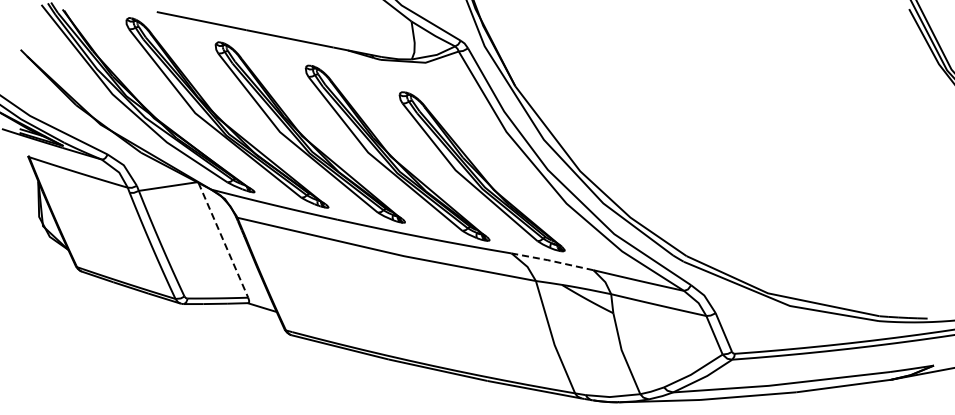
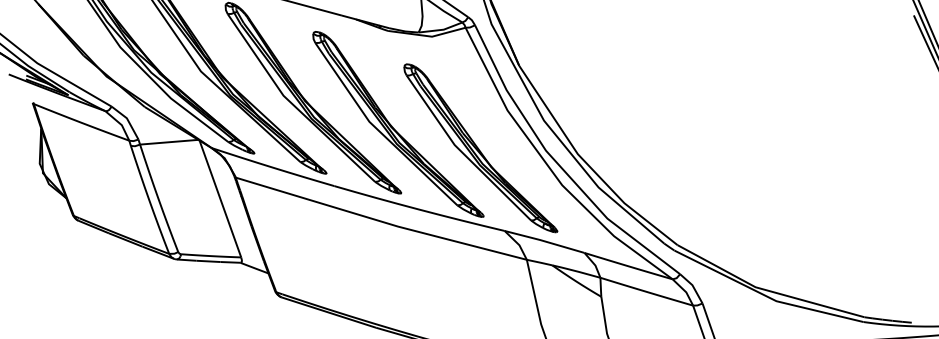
line: (223, 240) -> (220, 199), dashed -> solid
line: (551, 261) -> (543, 241), dashed -> solid

